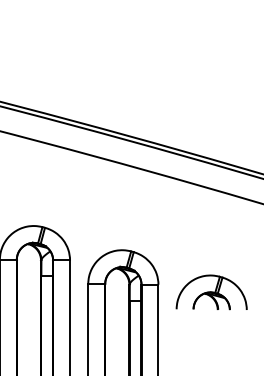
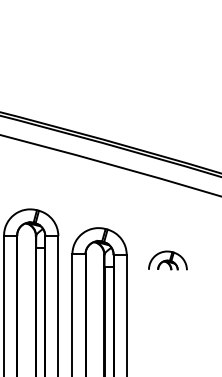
part: (211, 292) -> (167, 260), size x0.7

